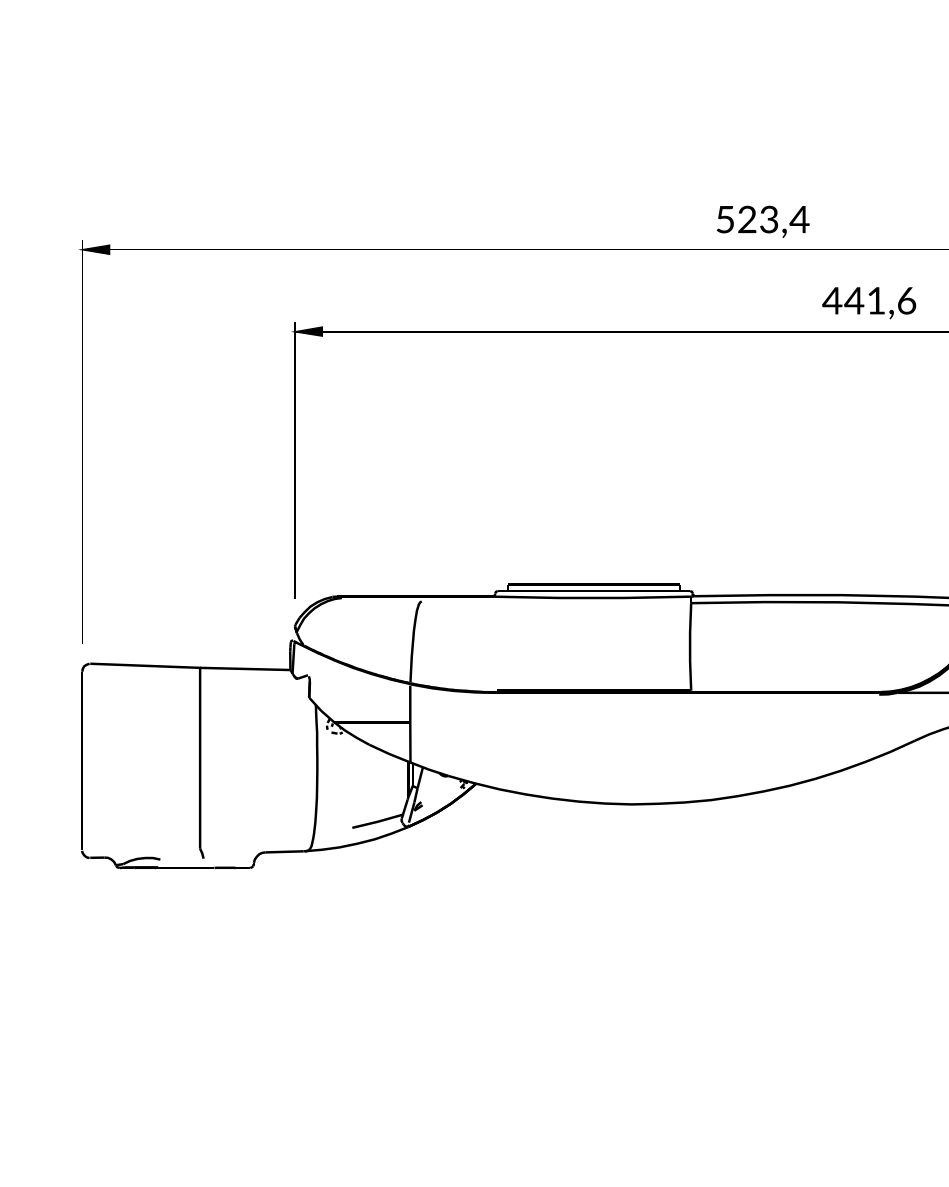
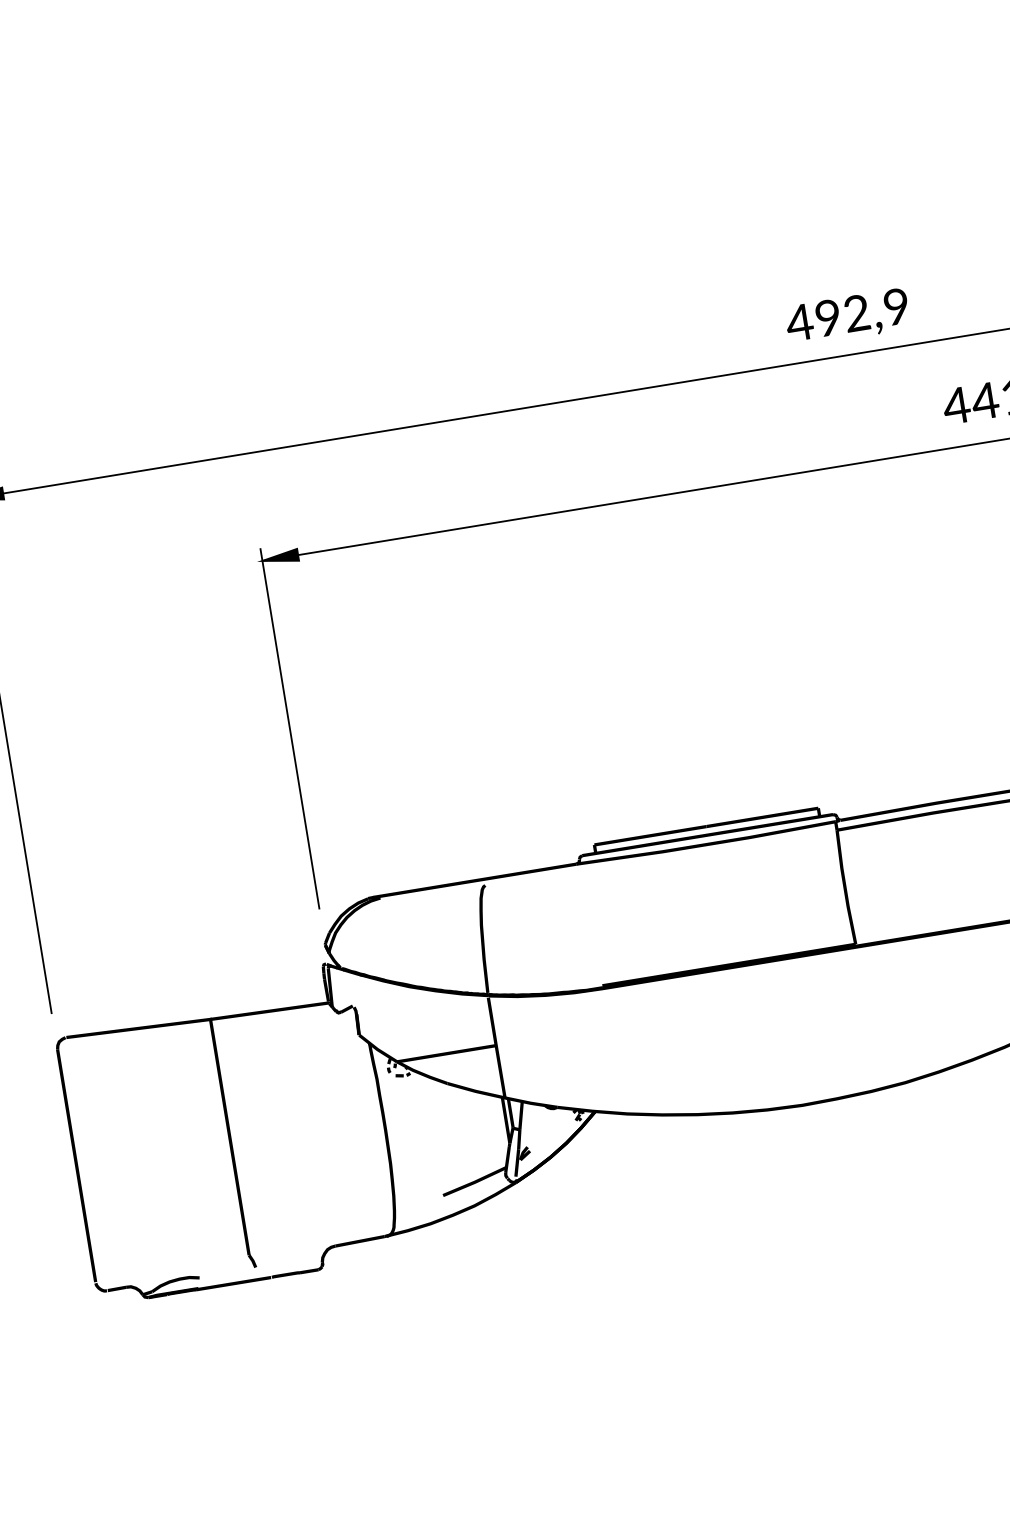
text: (762, 219) -> (848, 314), 523,4 -> 492,9

